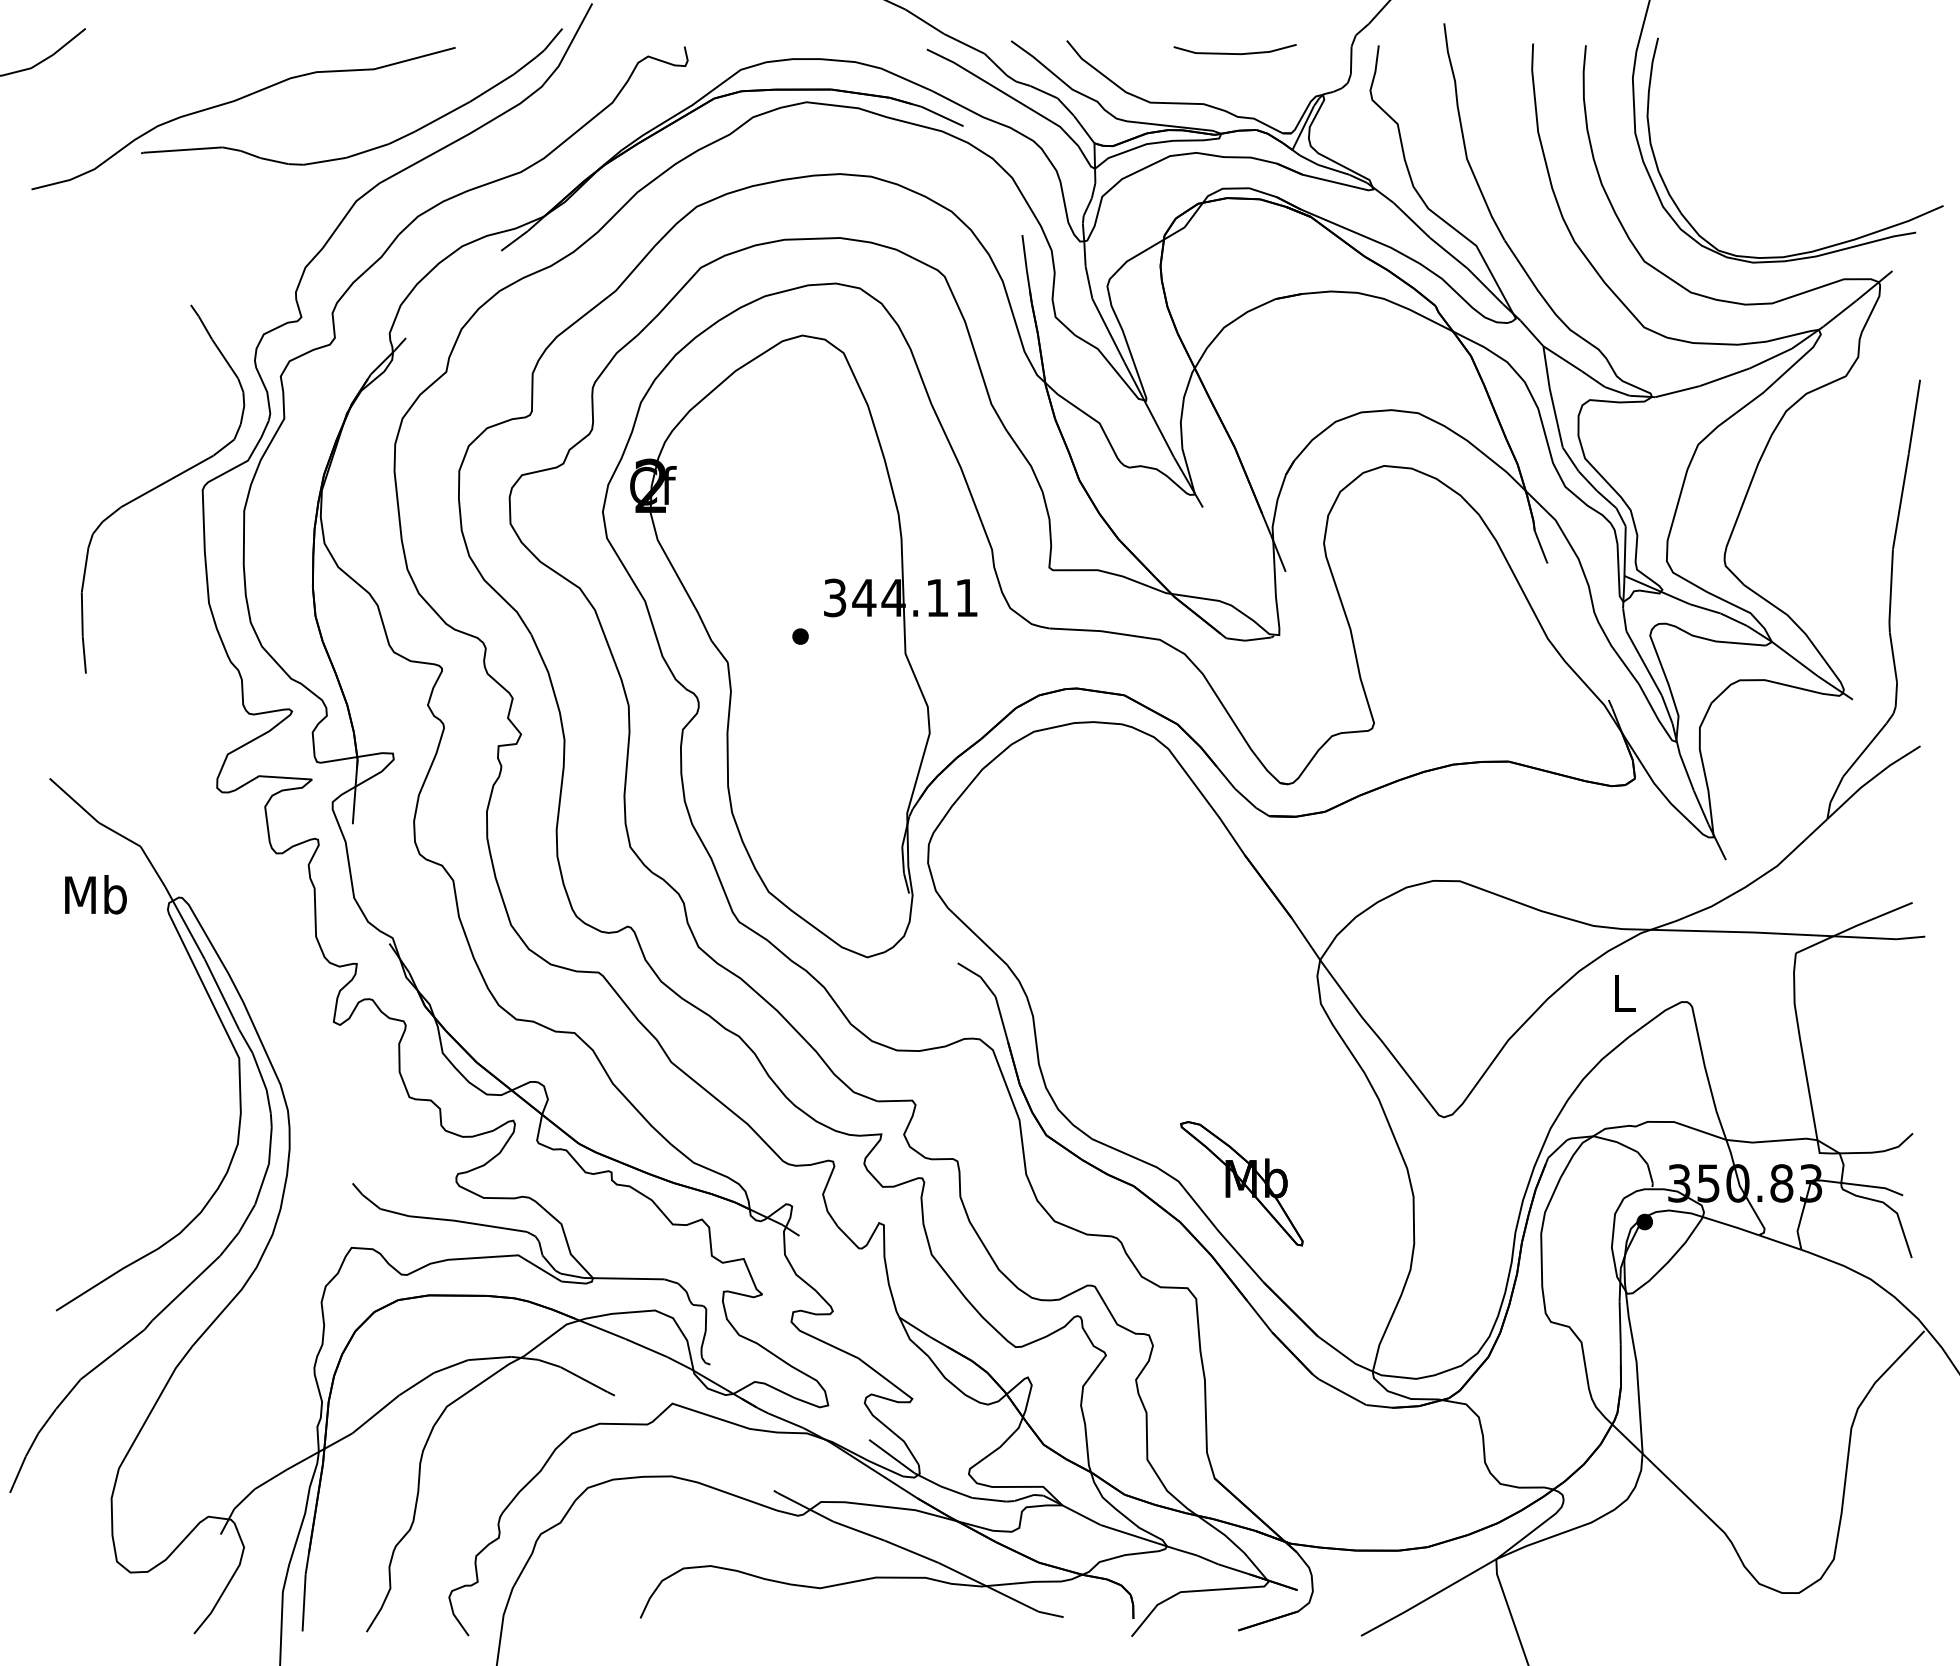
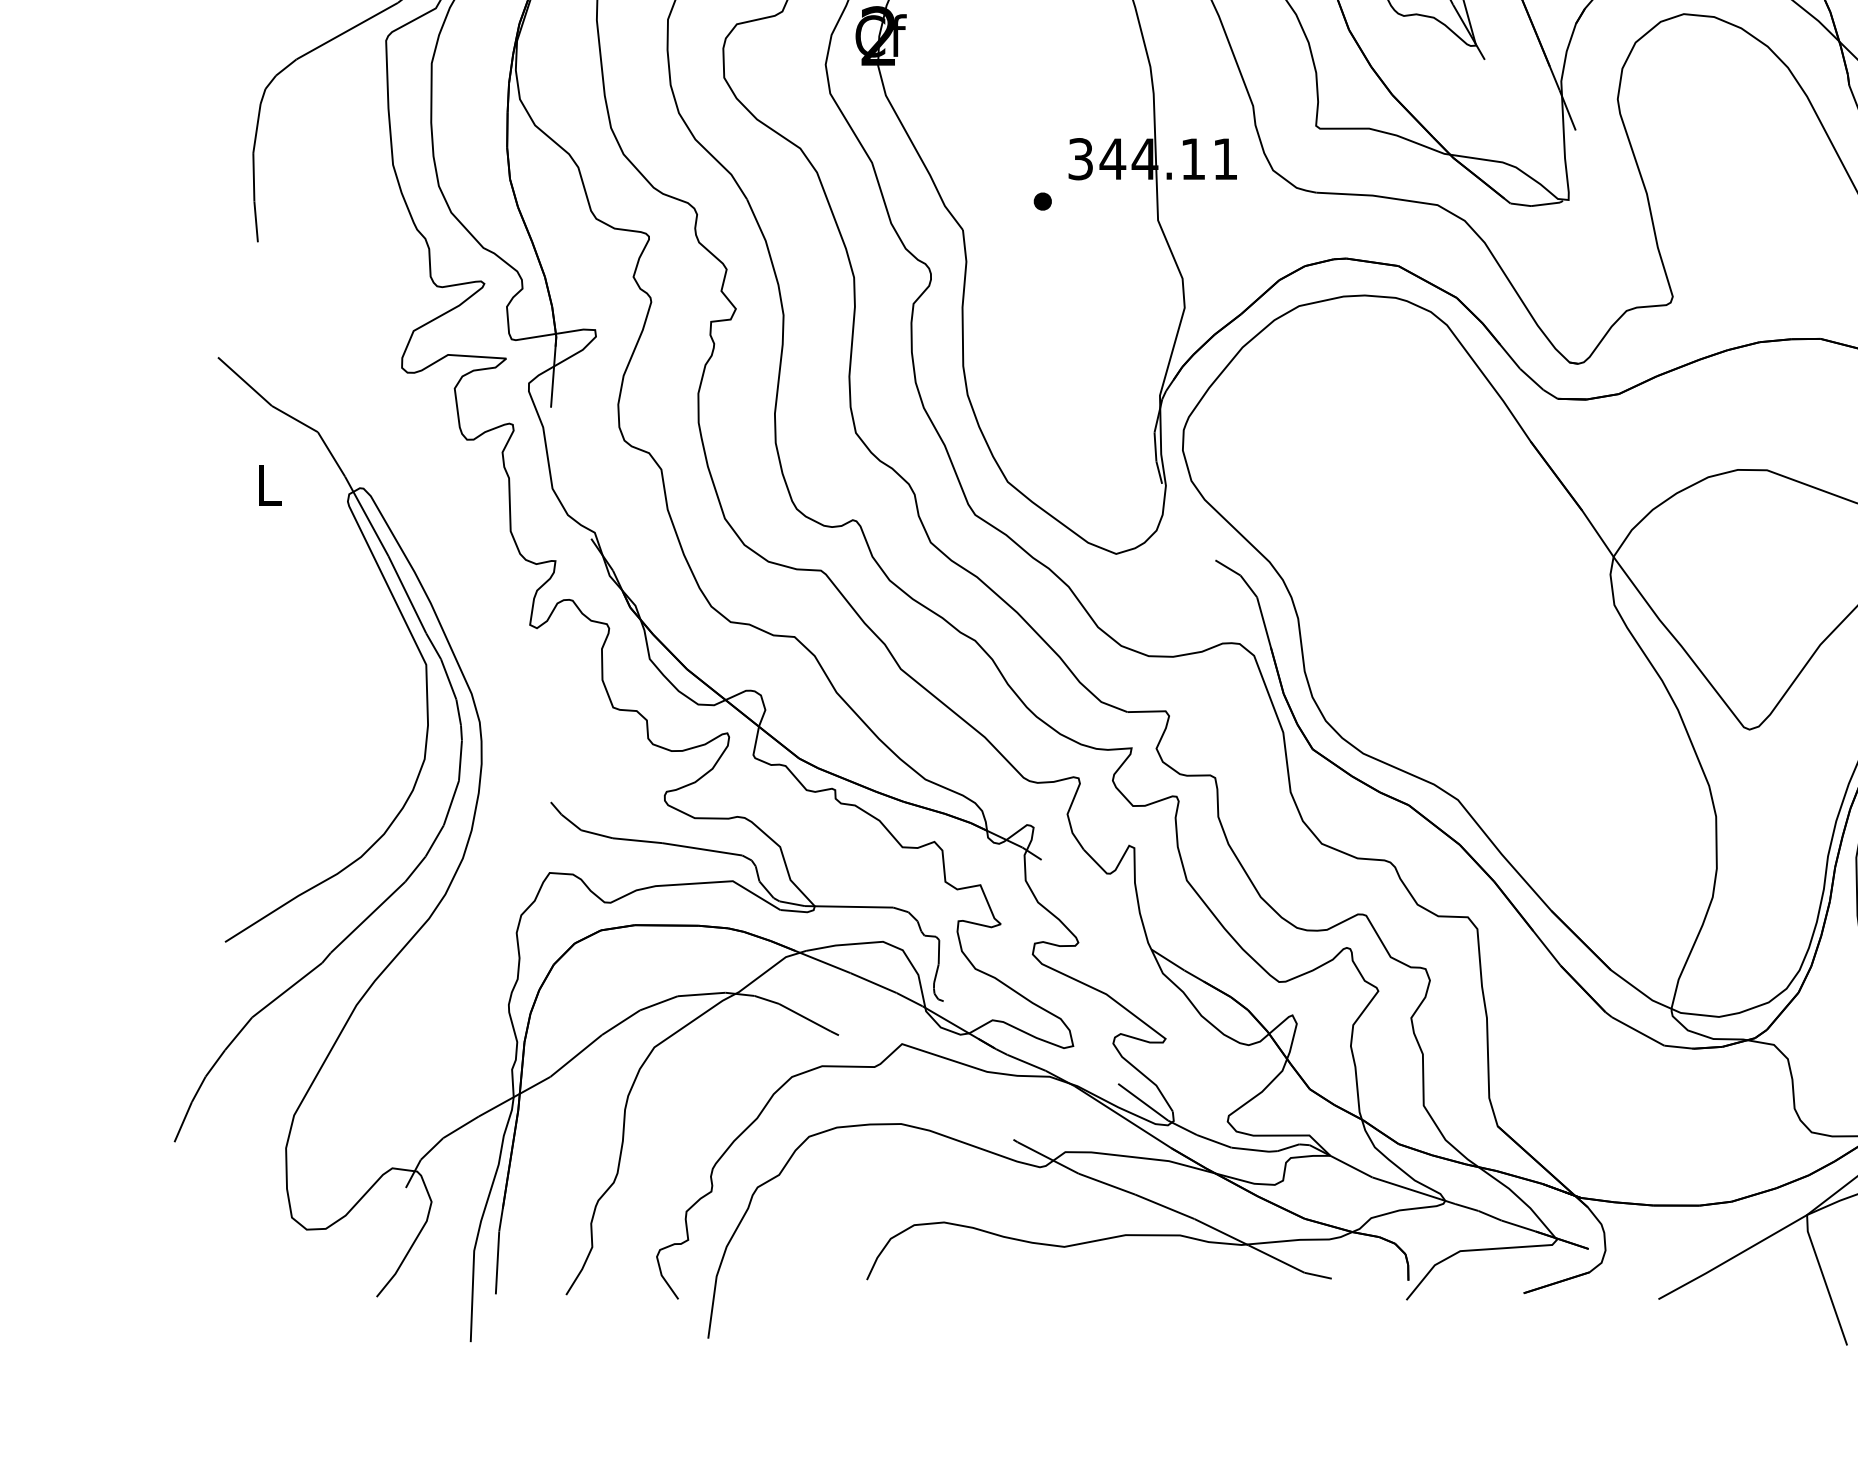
text: (95, 894) -> (268, 484), Mb -> L
part: (1241, 1183) -> (1527, 802), removed

